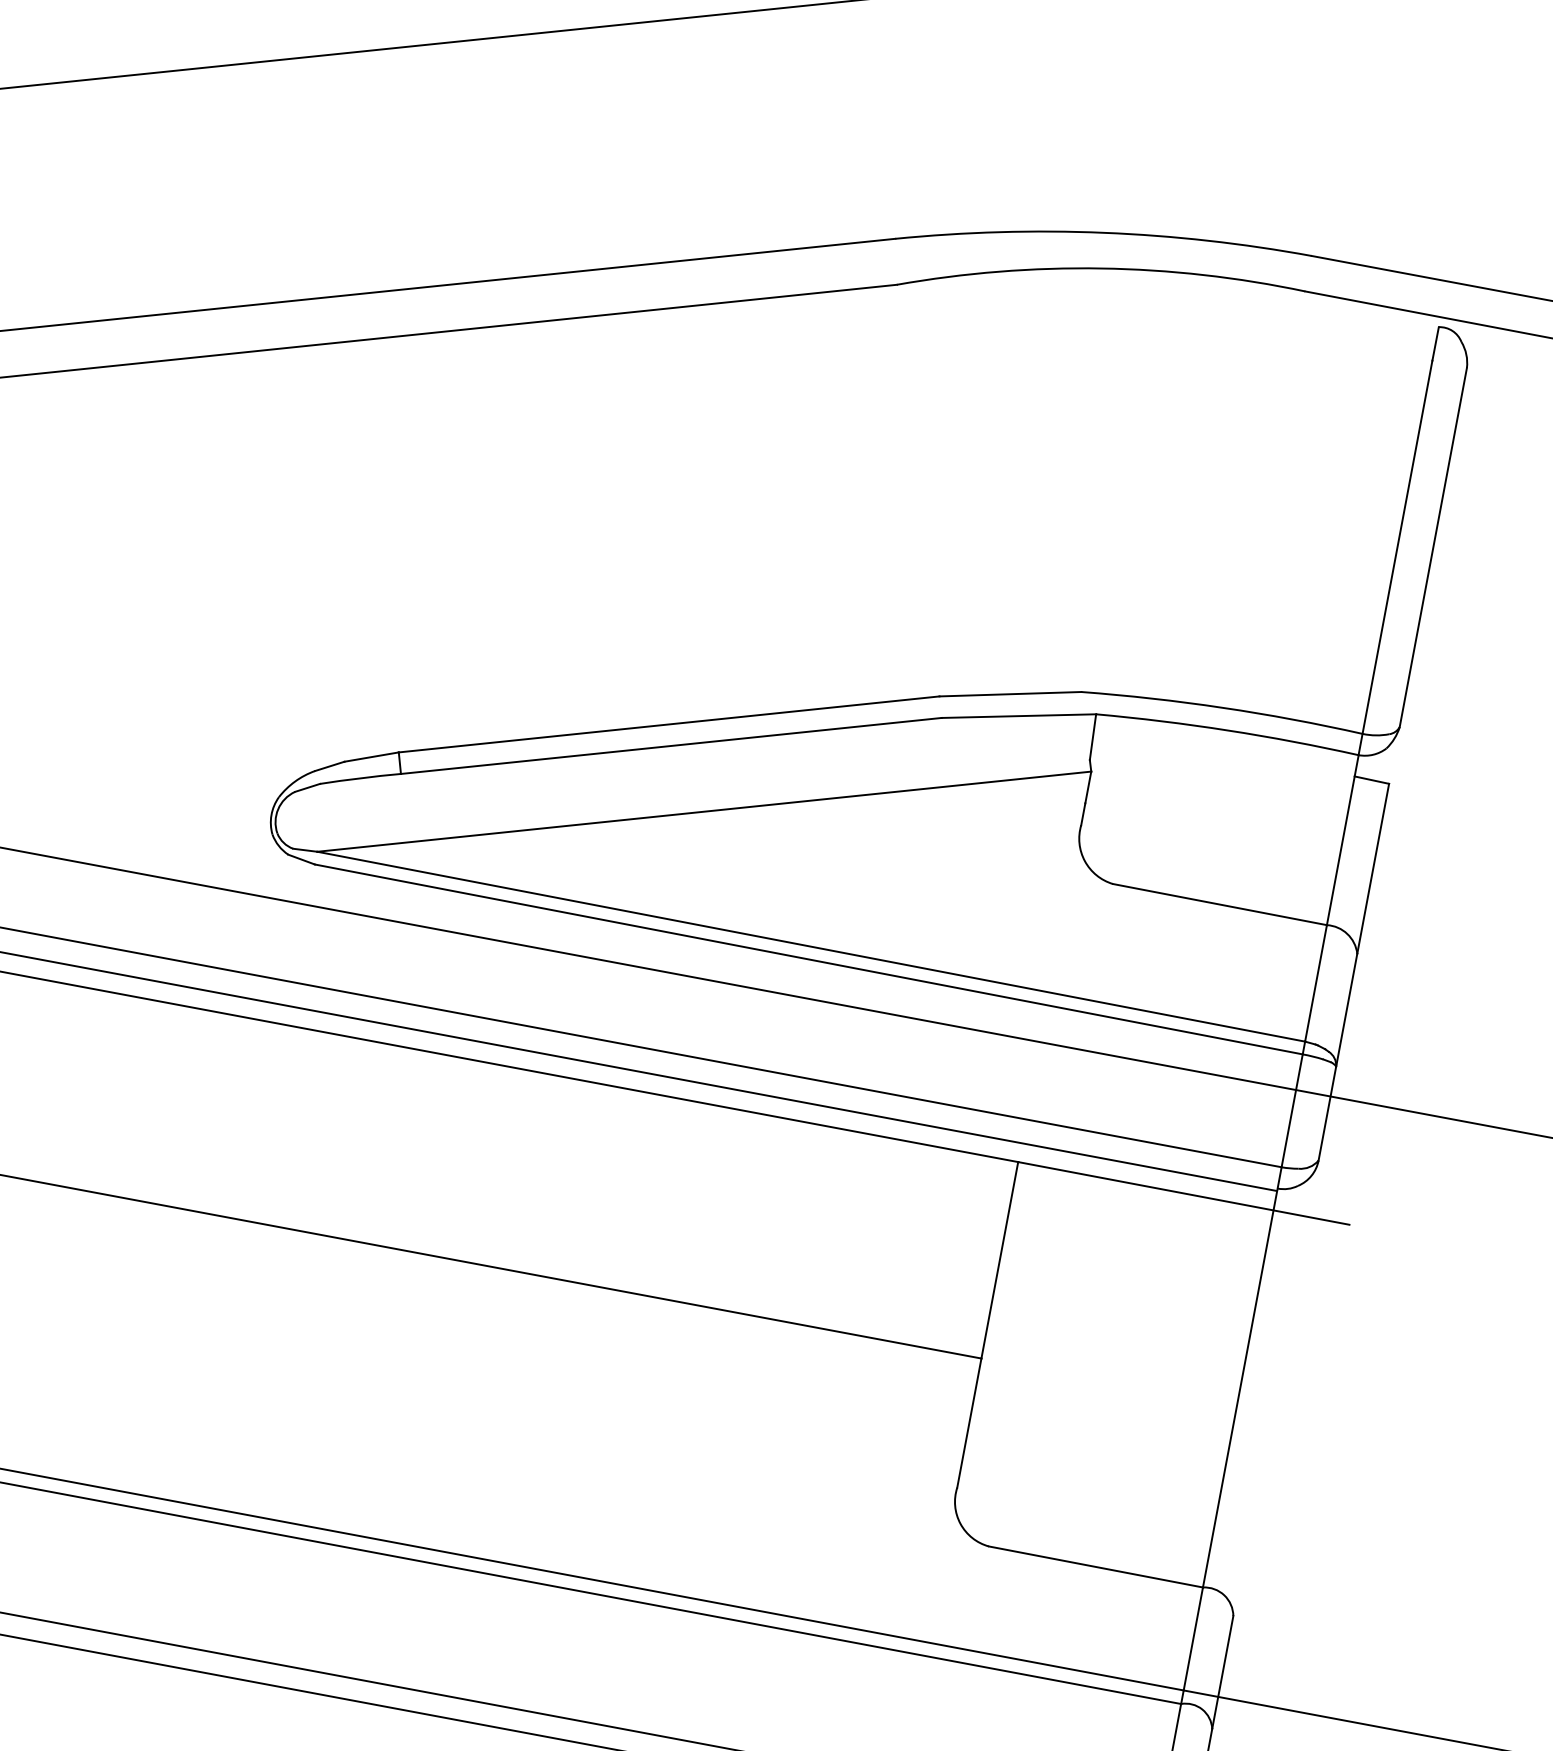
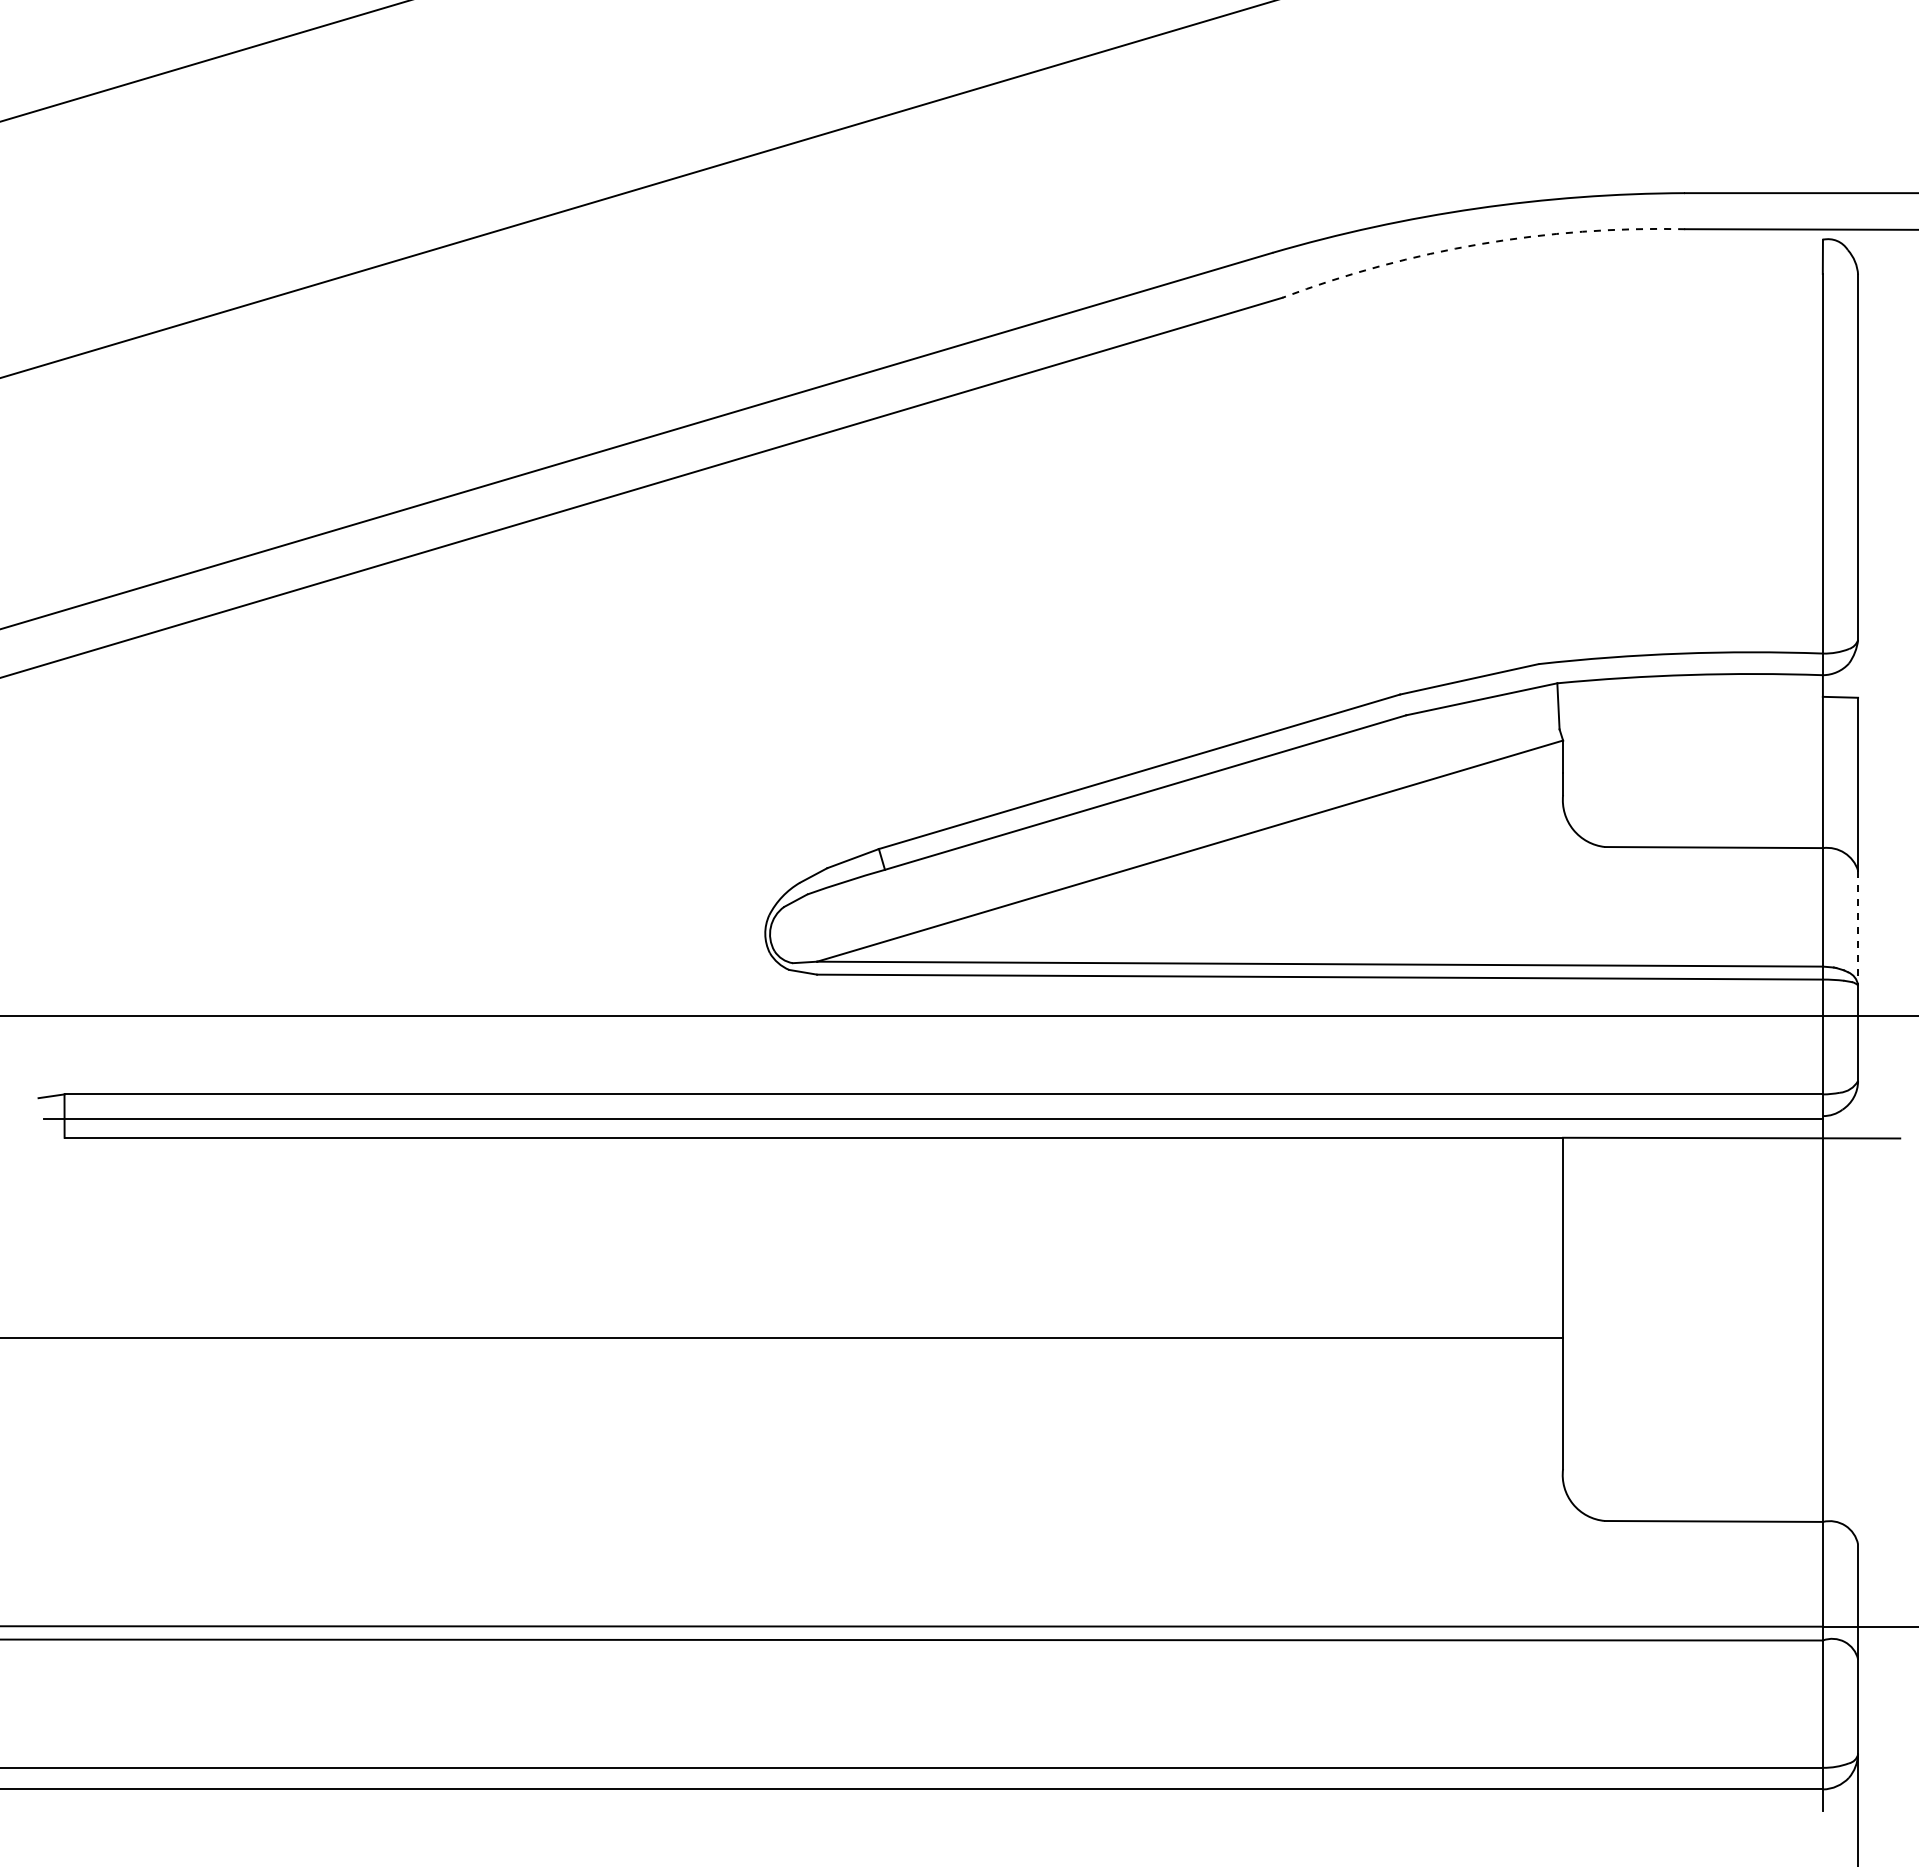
arc: (1101, 268) -> (1480, 244), solid -> dashed
line: (1347, 1010) -> (1858, 928), solid -> dashed

